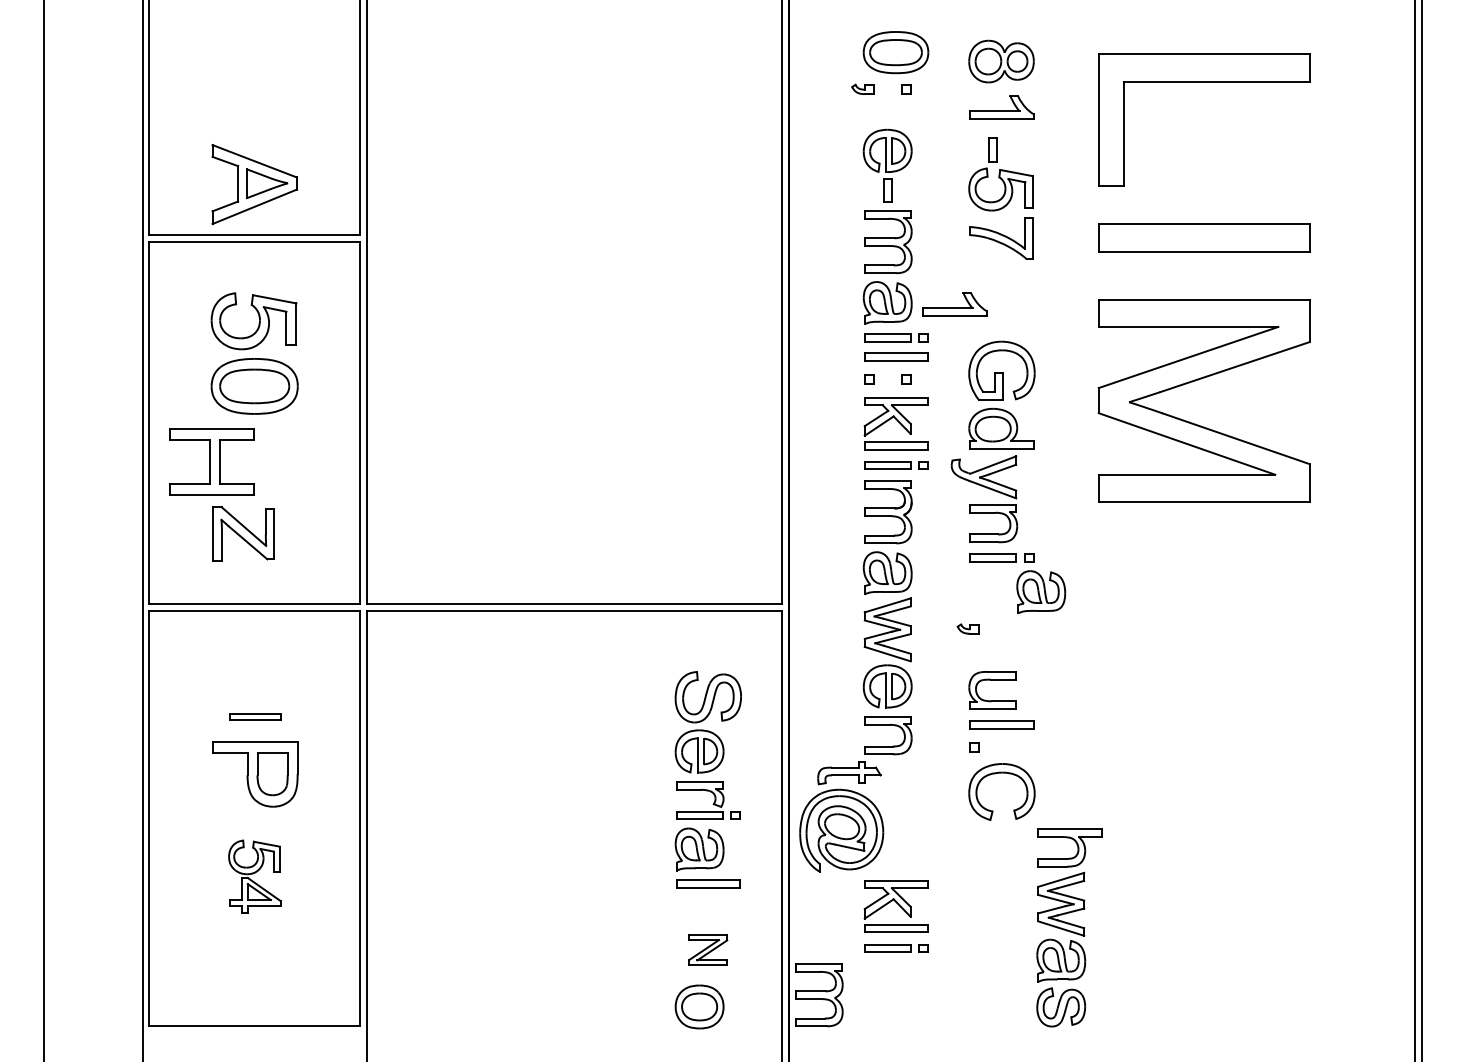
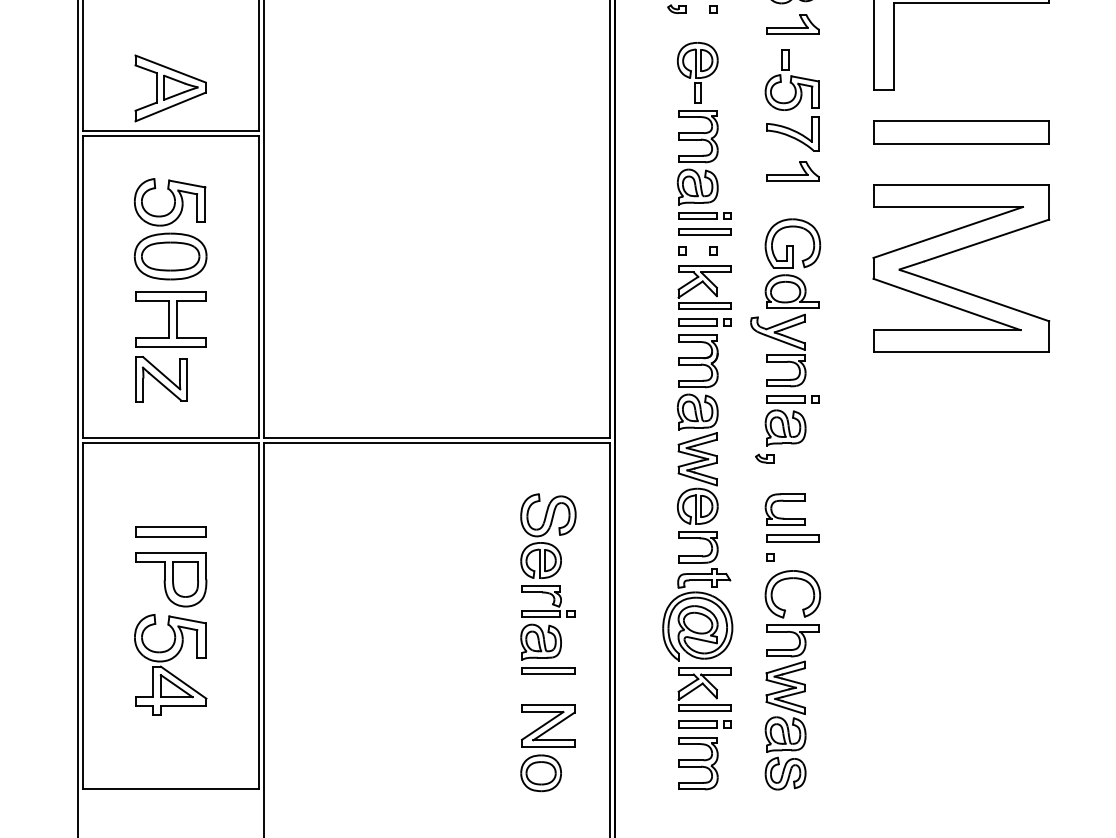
part: (954, 304) -> (792, 171), moved
part: (211, 461) -> (170, 319), moved
part: (1041, 591) -> (785, 427), moved
part: (255, 716) -> (171, 531), size x1.67
part: (841, 816) -> (697, 614), moved
part: (254, 876) -> (170, 664), size x1.67
part: (1069, 927) -> (792, 707), moved
part: (707, 949) -> (547, 725), size x1.67
part: (819, 995) -> (698, 763), moved

